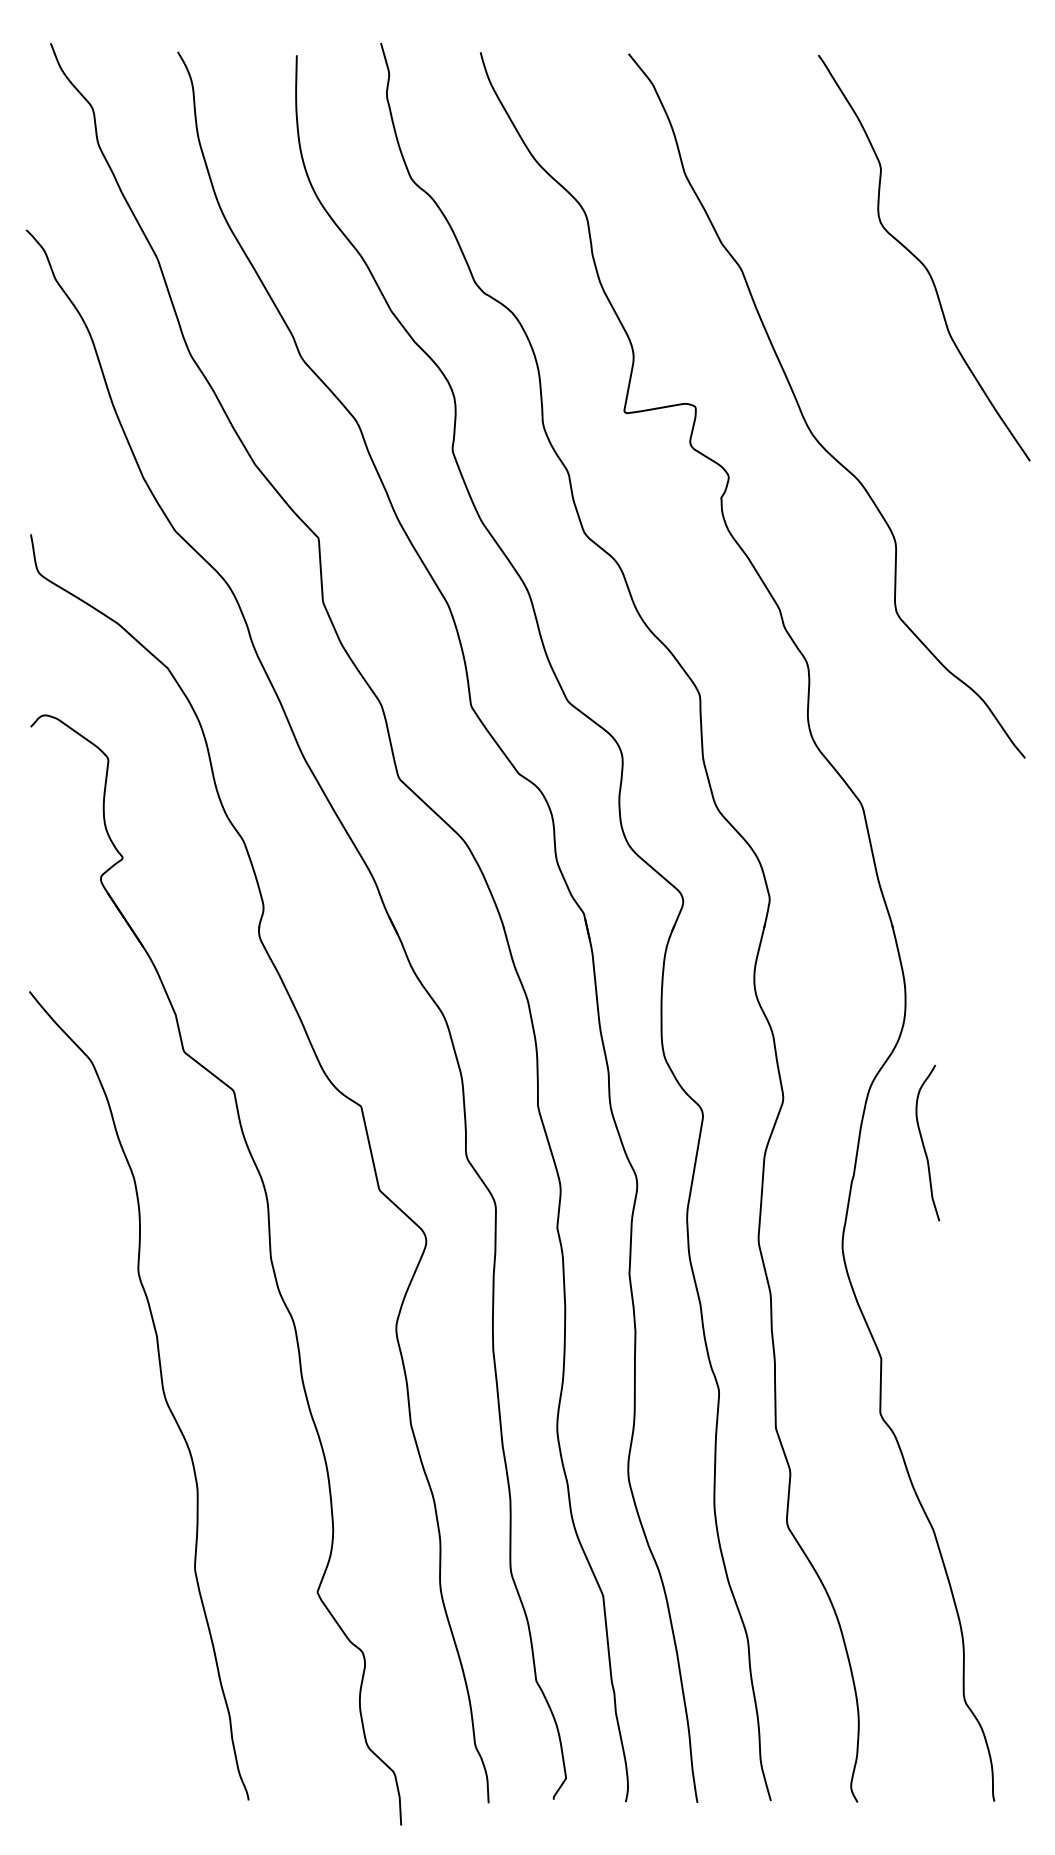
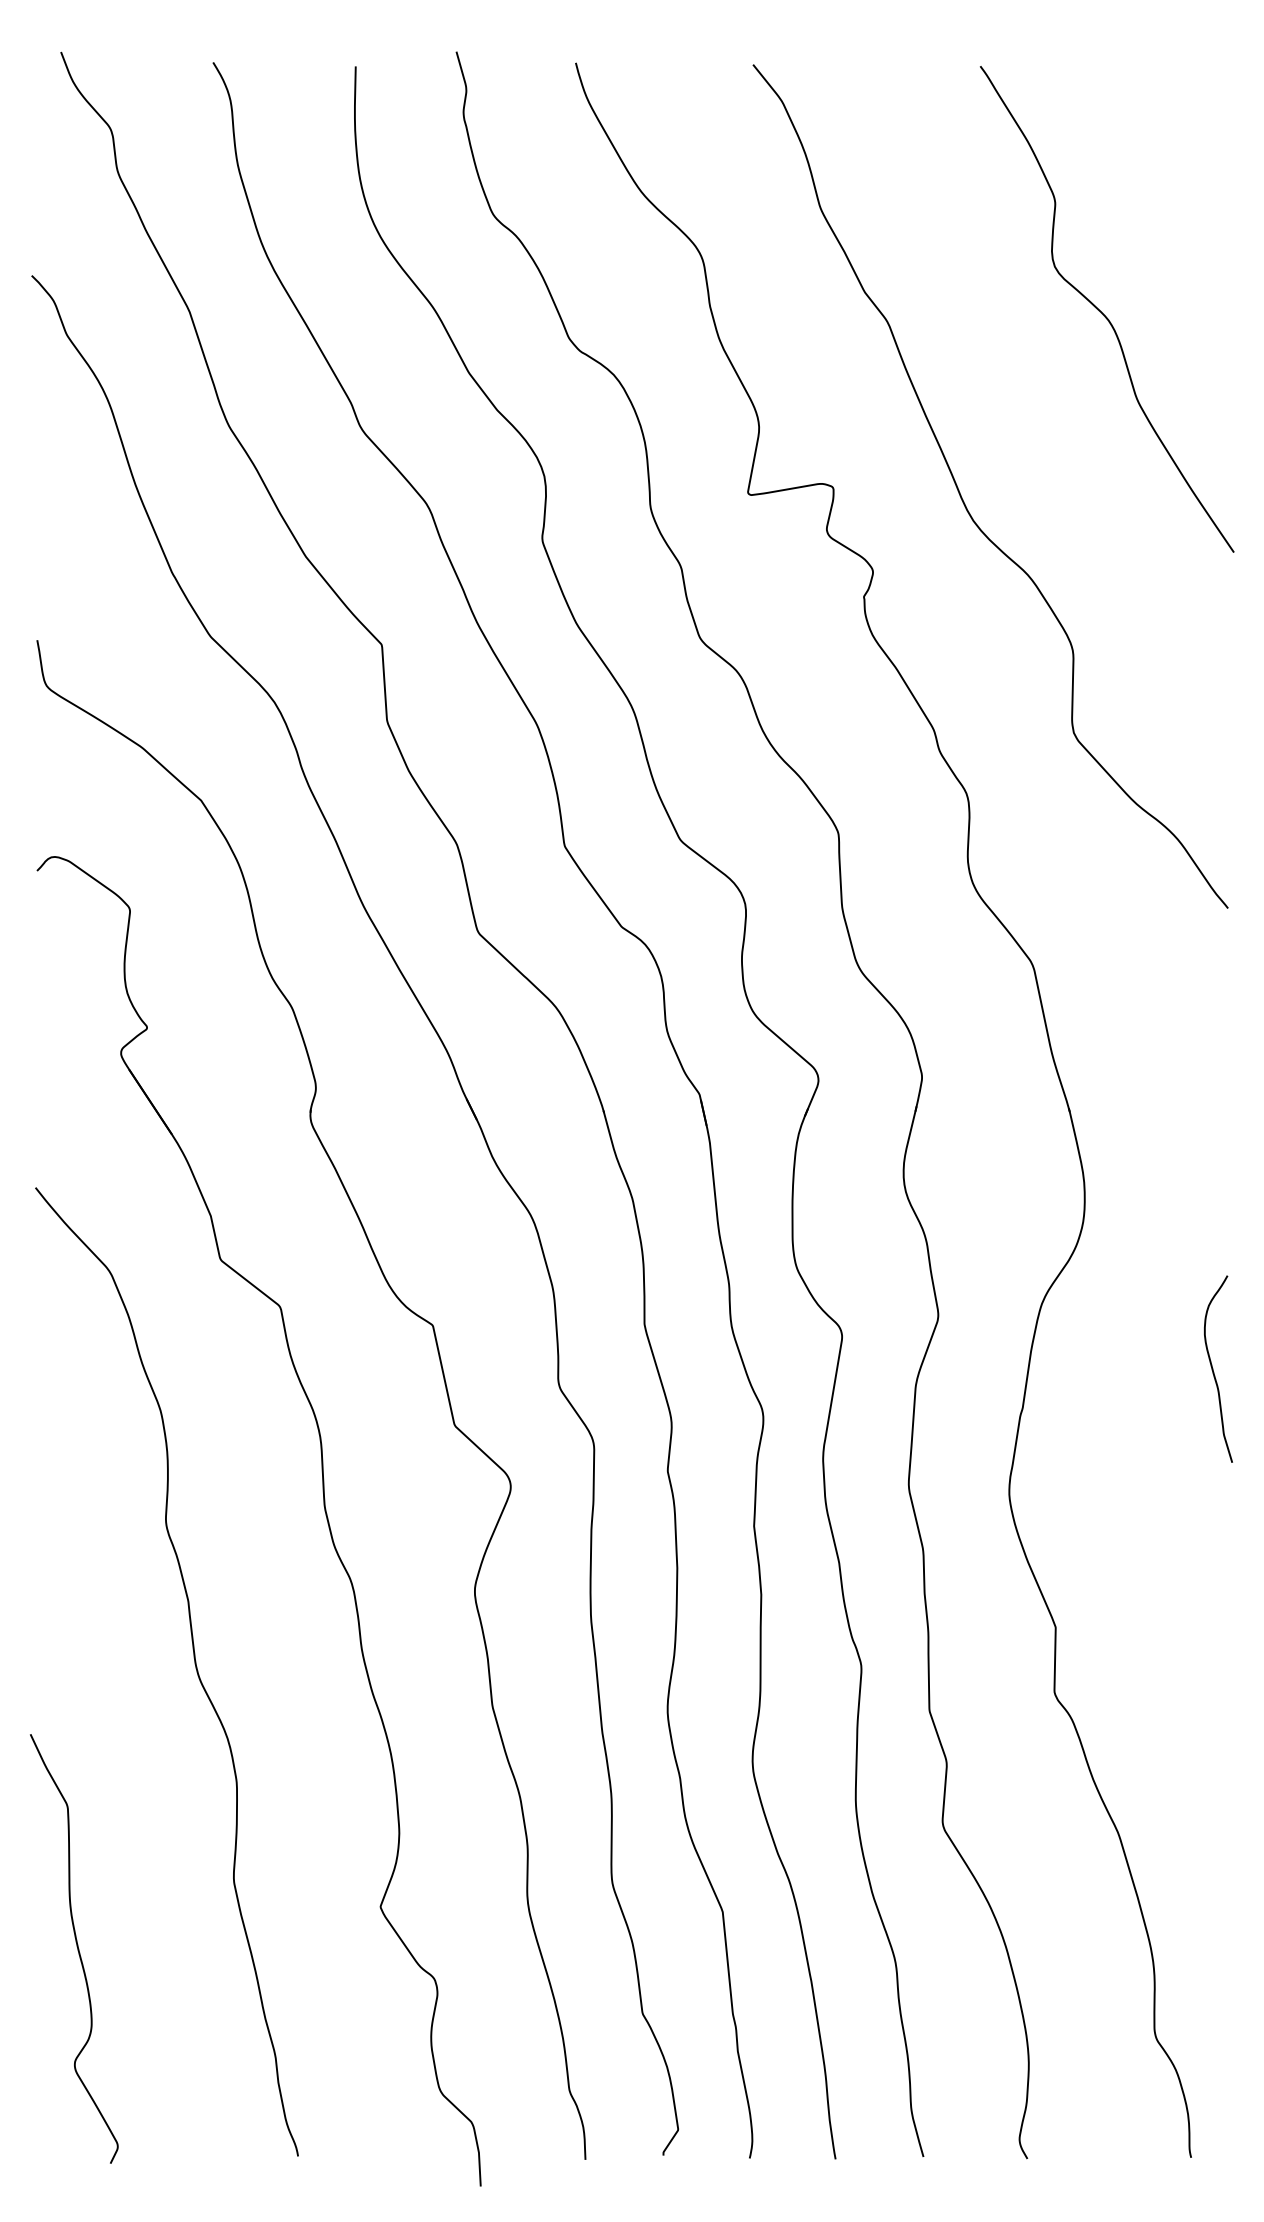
curve: (923, 1142) -> (1213, 1368), moved
curve: (63, 1625) -> (76, 1946), added

